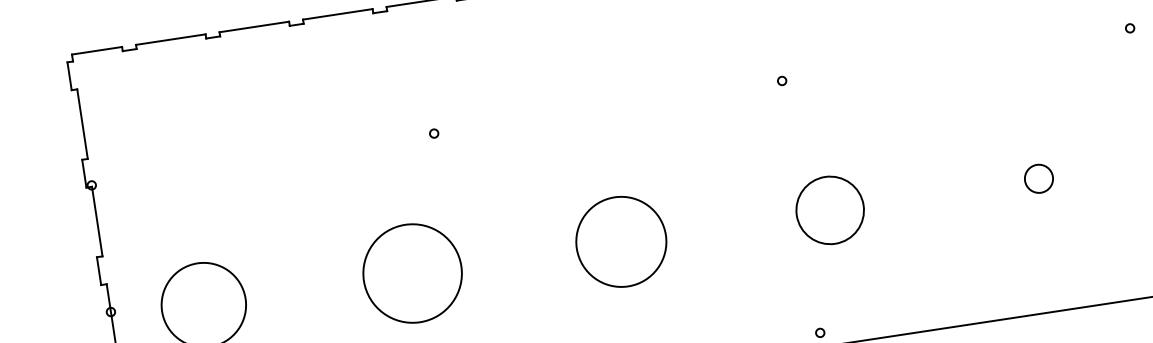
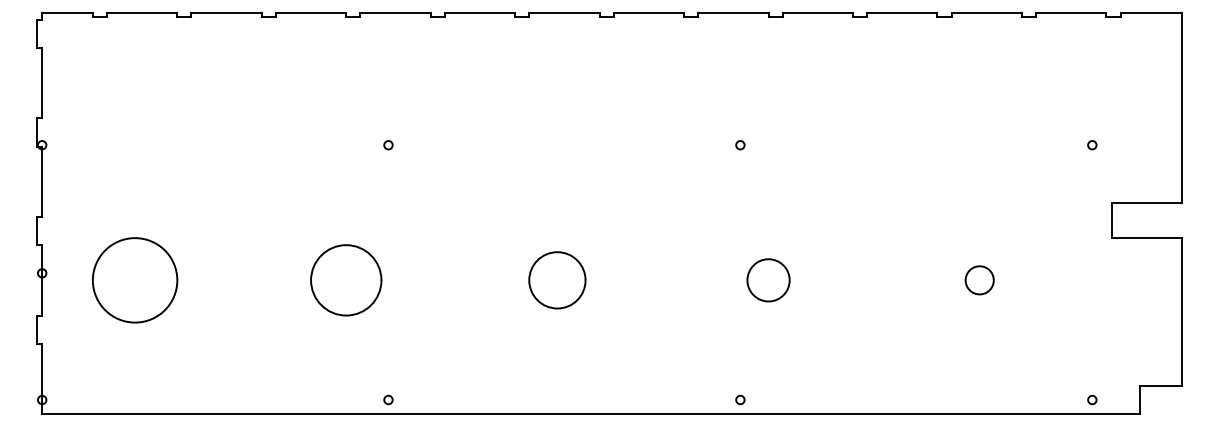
circle: (830, 210) -> (768, 280), size x0.62
circle: (621, 242) -> (557, 280), size x0.62
circle: (412, 273) -> (346, 280), size x0.71

